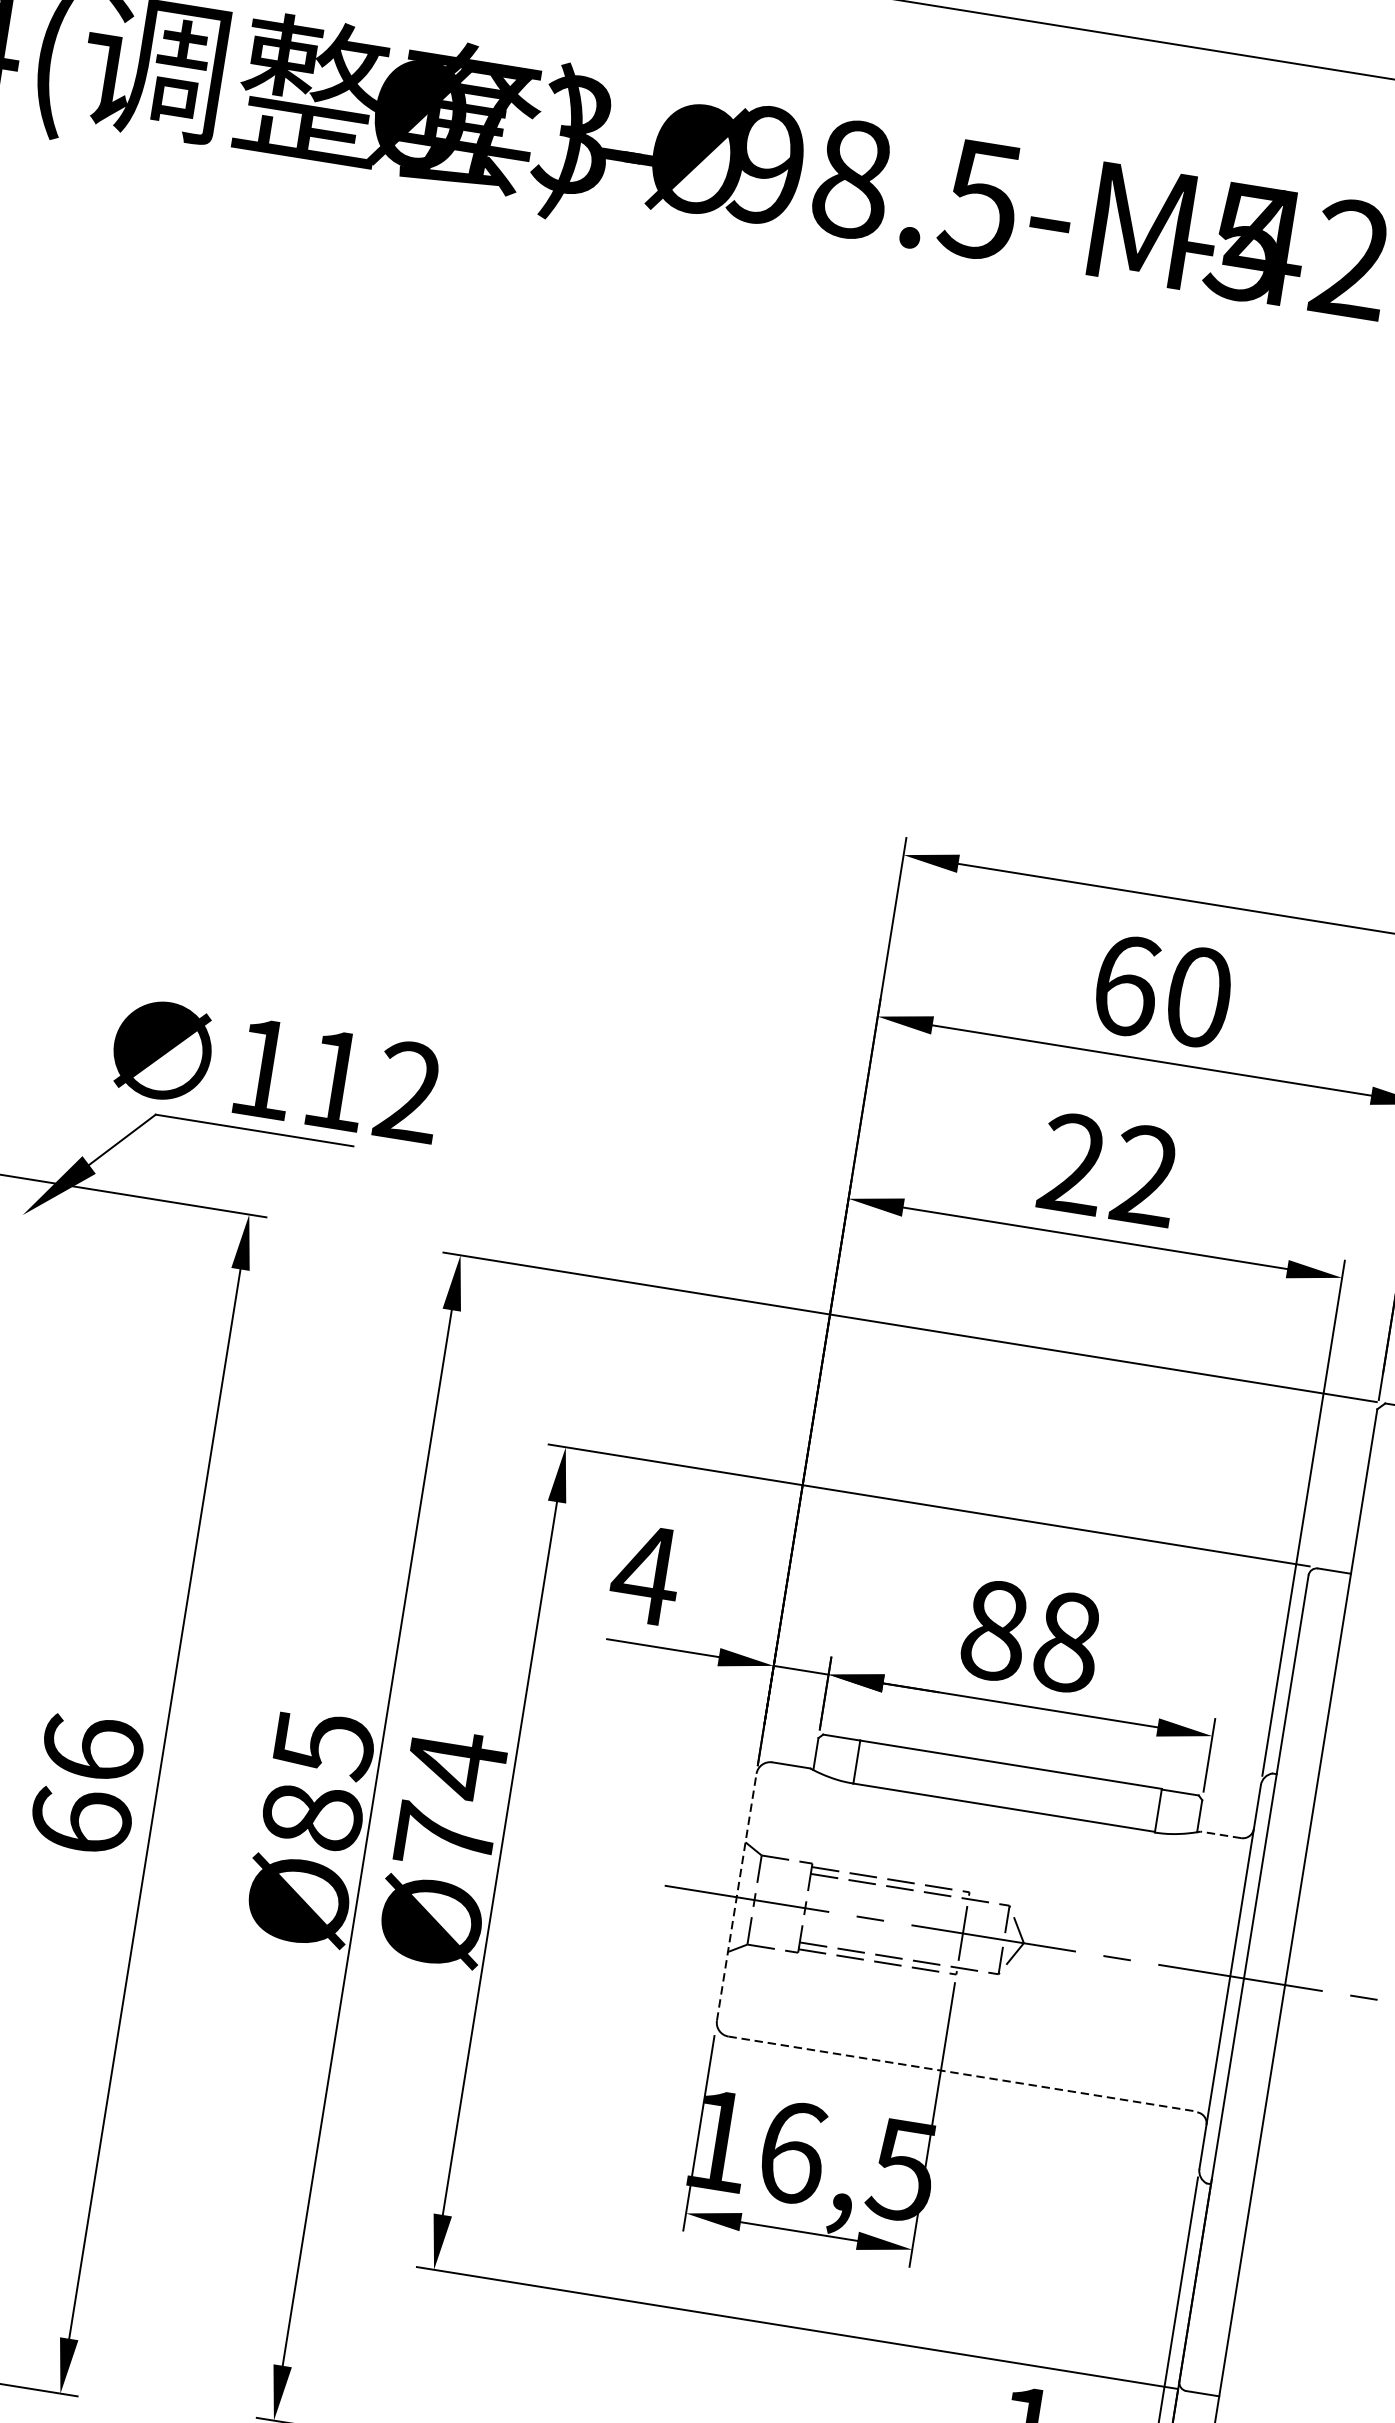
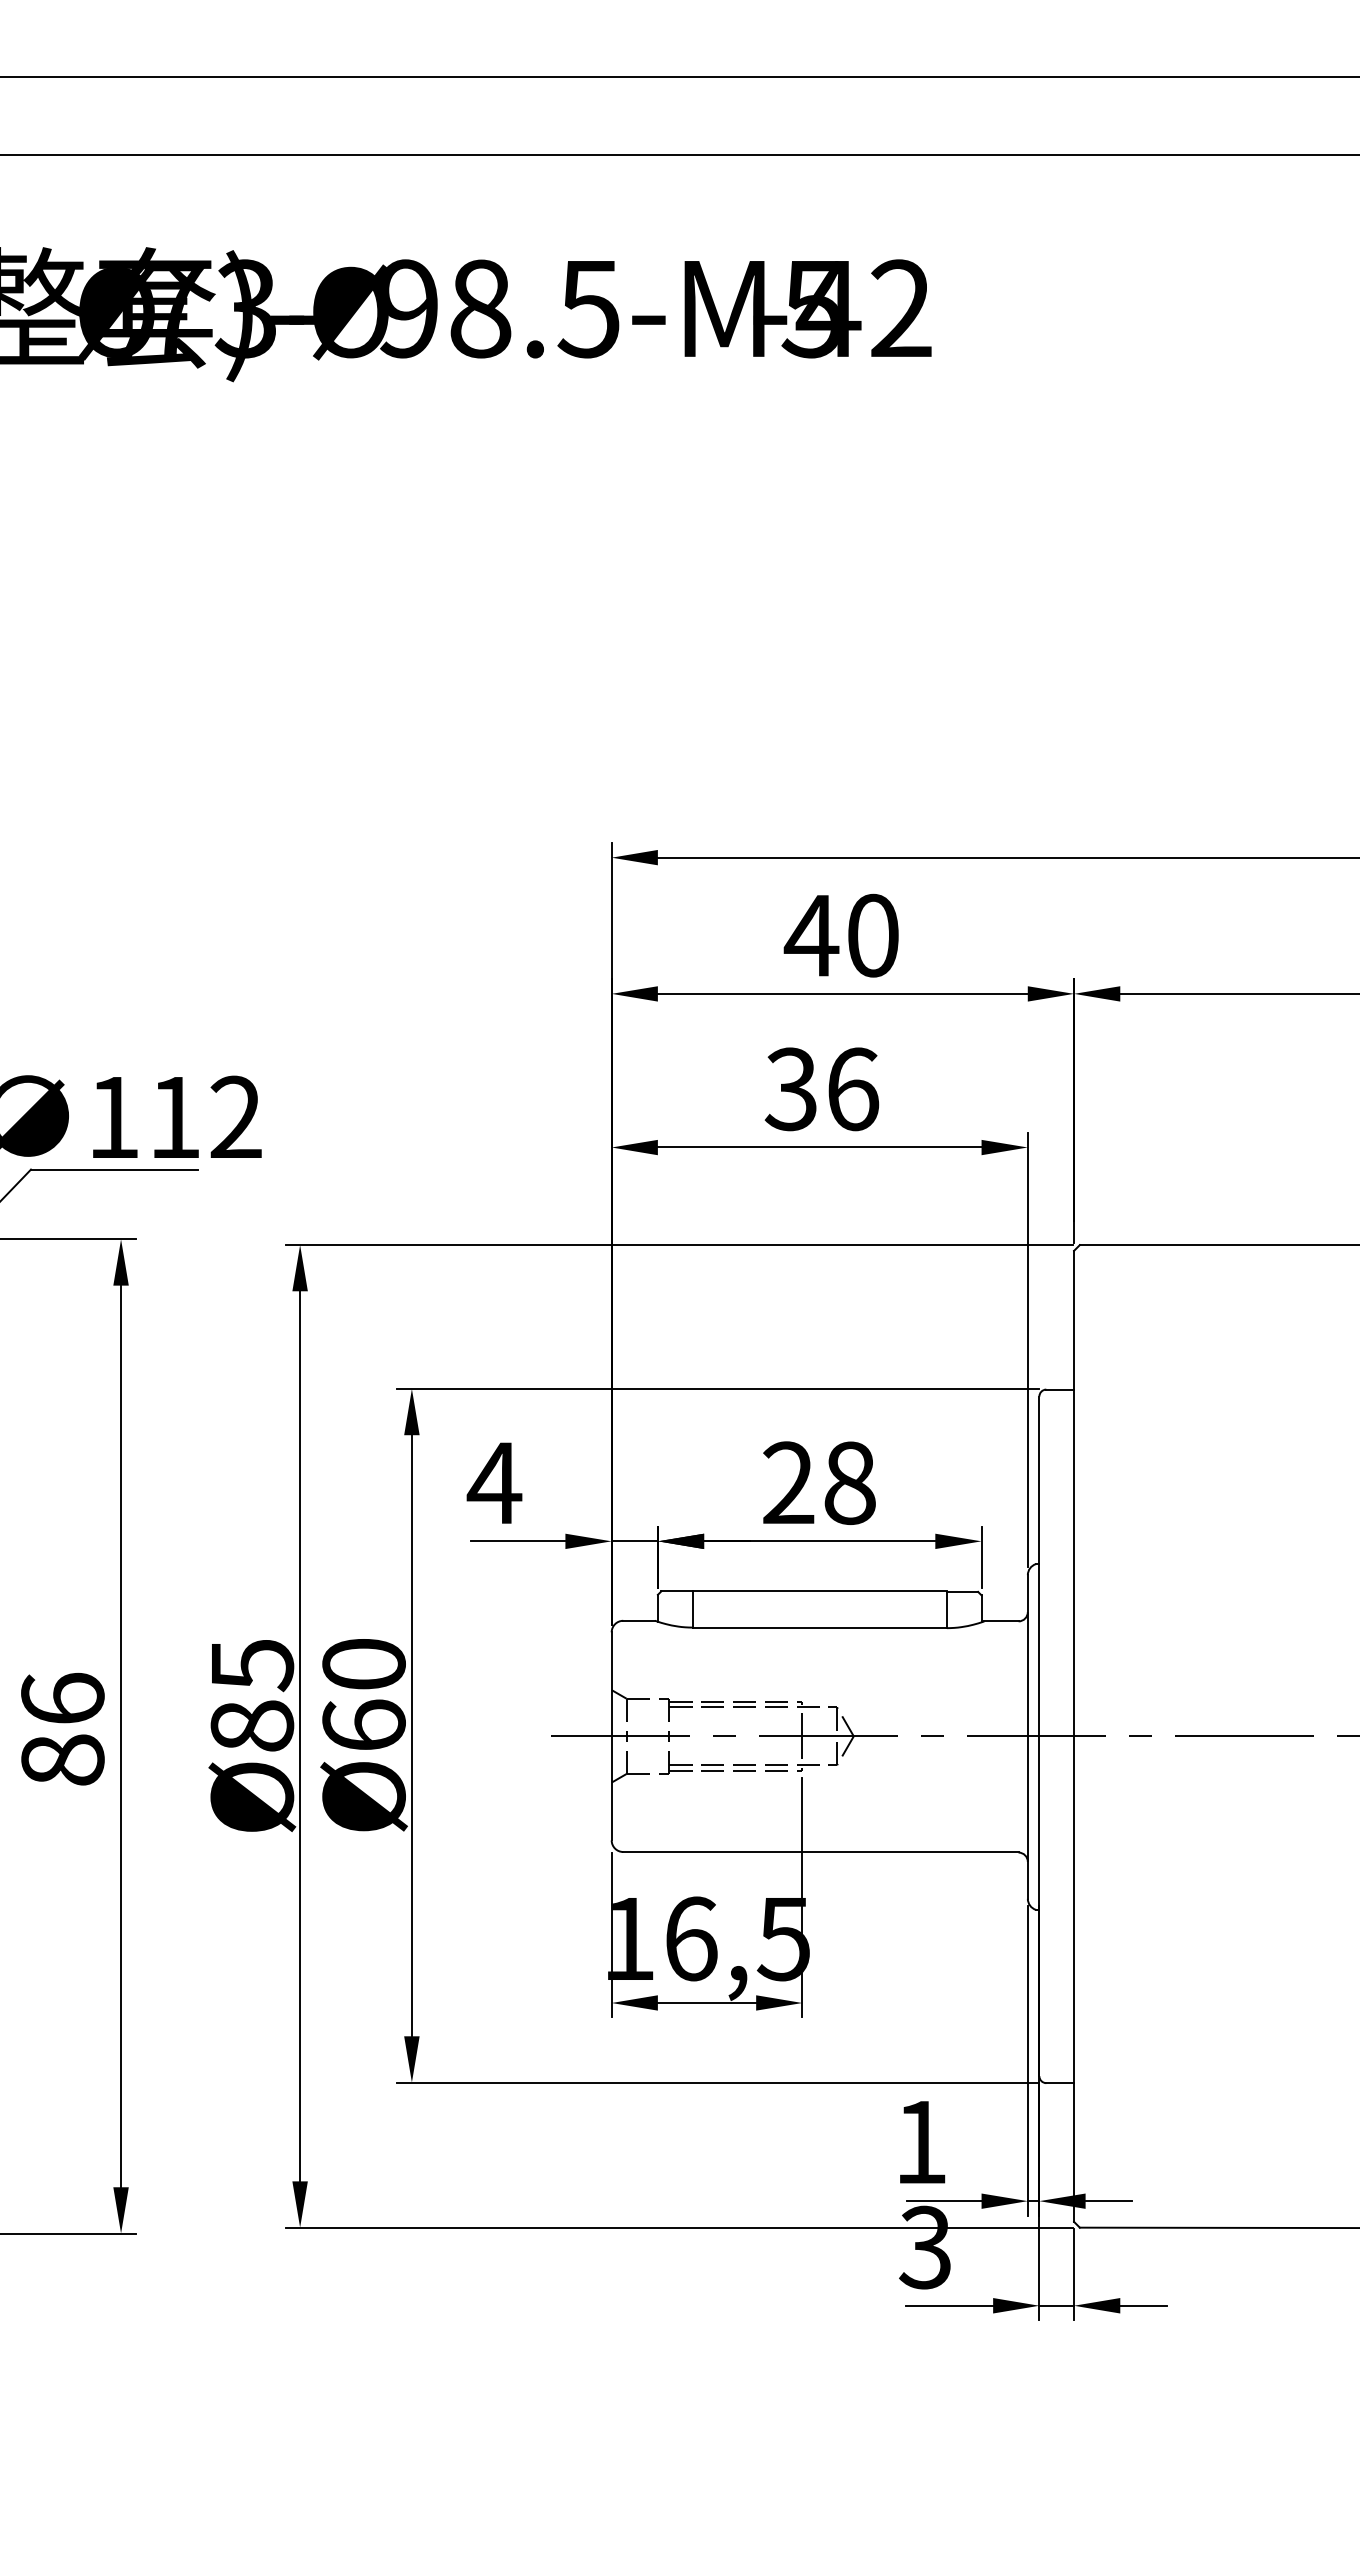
text: (1125, 985) -> (811, 935), 60 -> 40
text: (1108, 1169) -> (821, 1089), 22 -> 36
text: (994, 1630) -> (788, 1483), 88 -> 28
text: (450, 1799) -> (363, 1693), Ø74 -> Ø60
text: (81, 1820) -> (62, 1759), 66 -> 86
line: (1219, 1834) -> (1000, 1621), dashed -> solid
line: (736, 1896) -> (611, 1735), dashed -> solid
line: (962, 2074) -> (820, 1852), dashed -> solid

